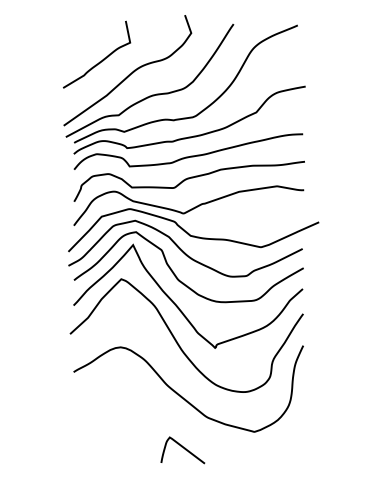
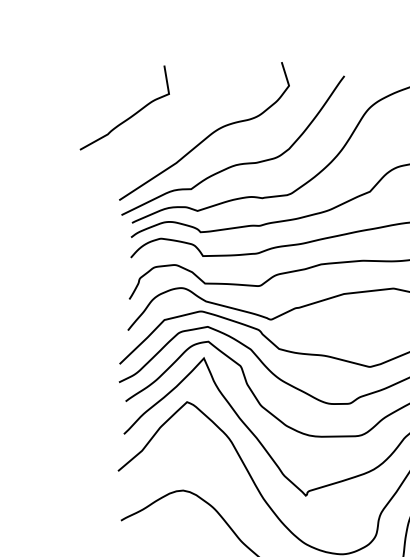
curve: (102, 59) -> (132, 114), moved

